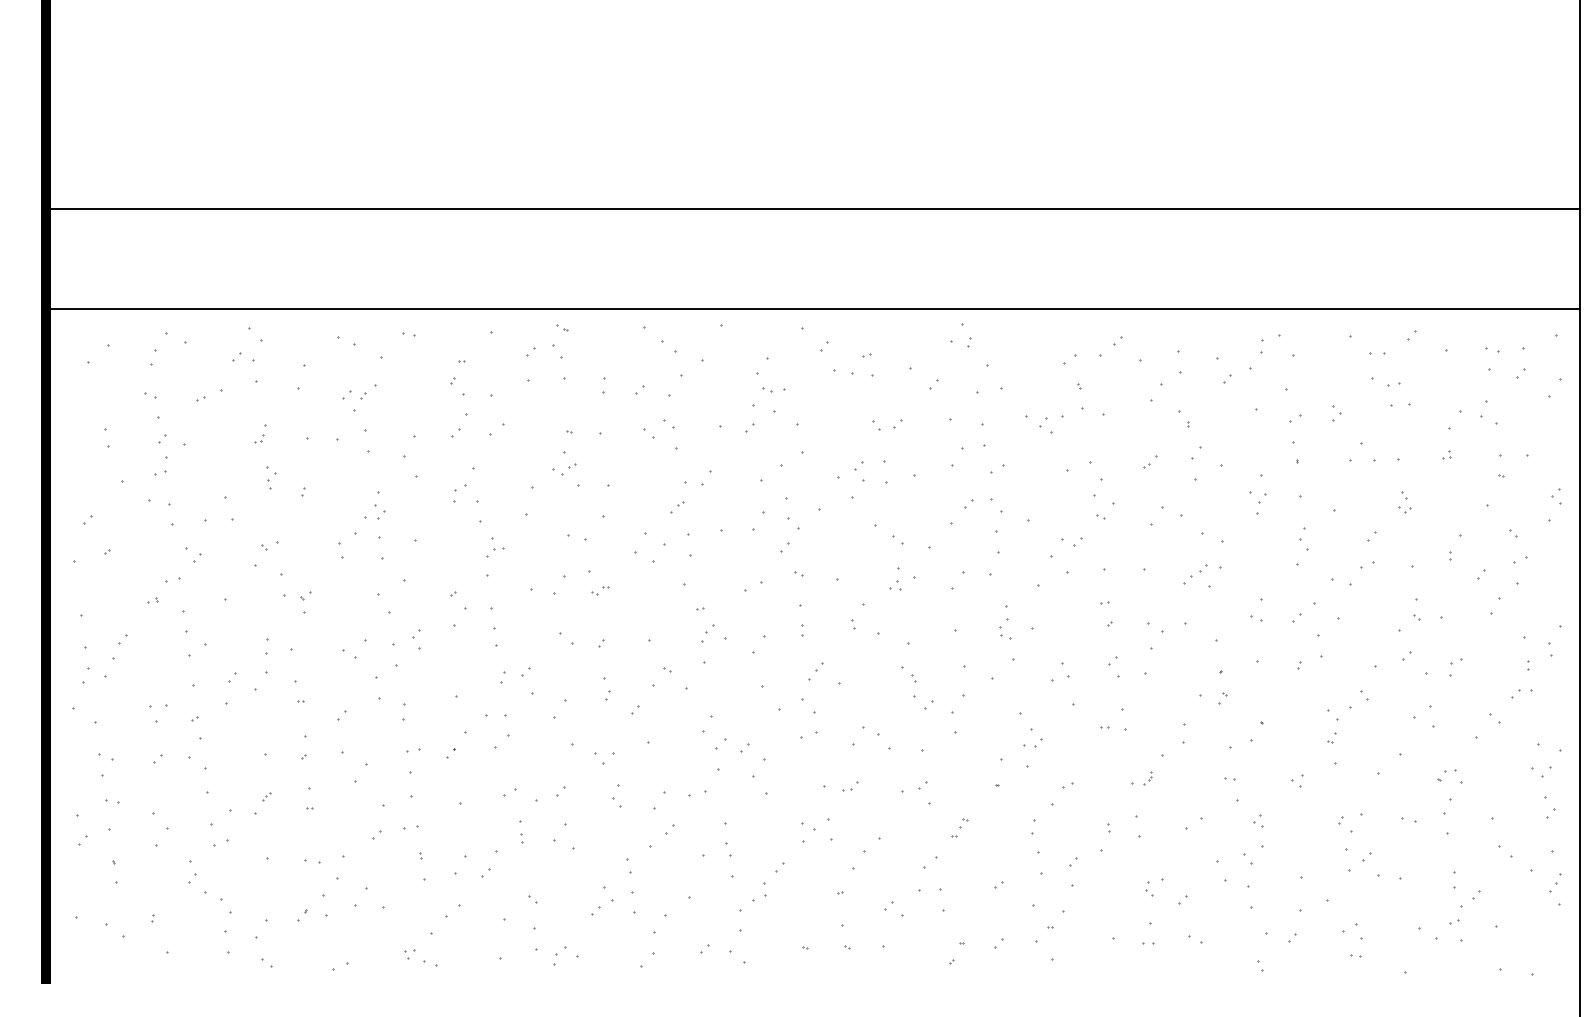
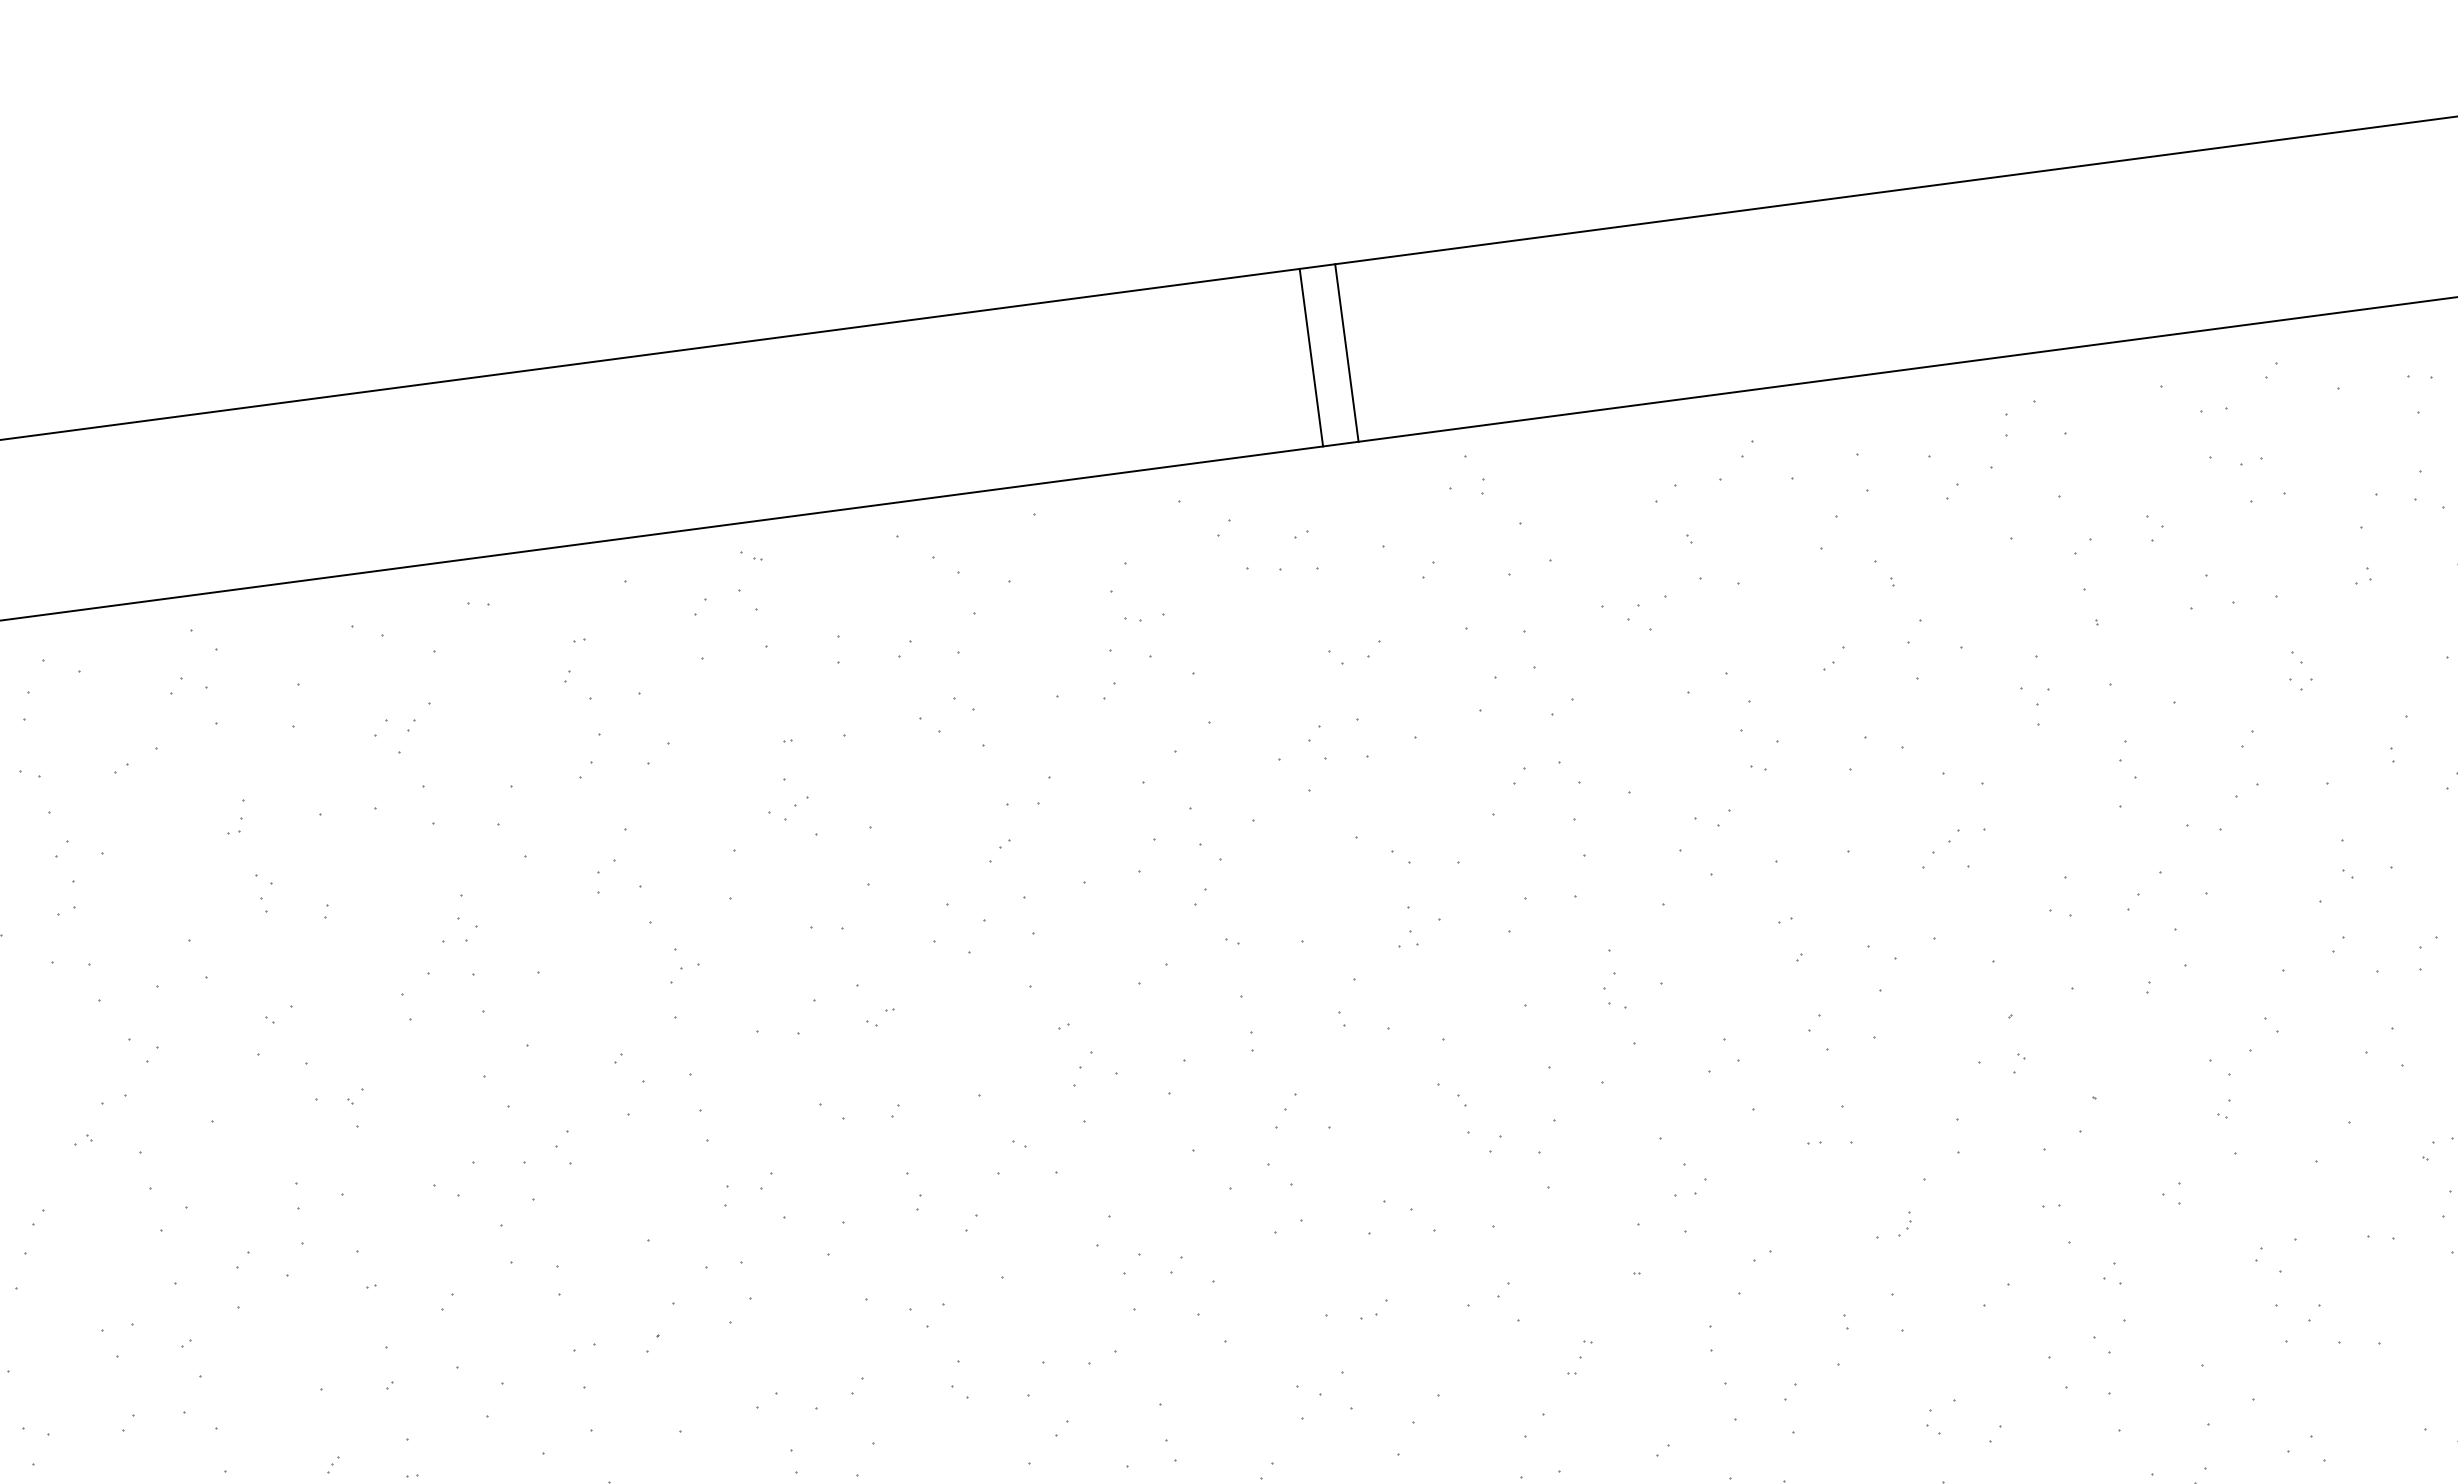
line: (884, 258) -> (1311, 356), added
line: (904, 258) -> (1346, 352), added

